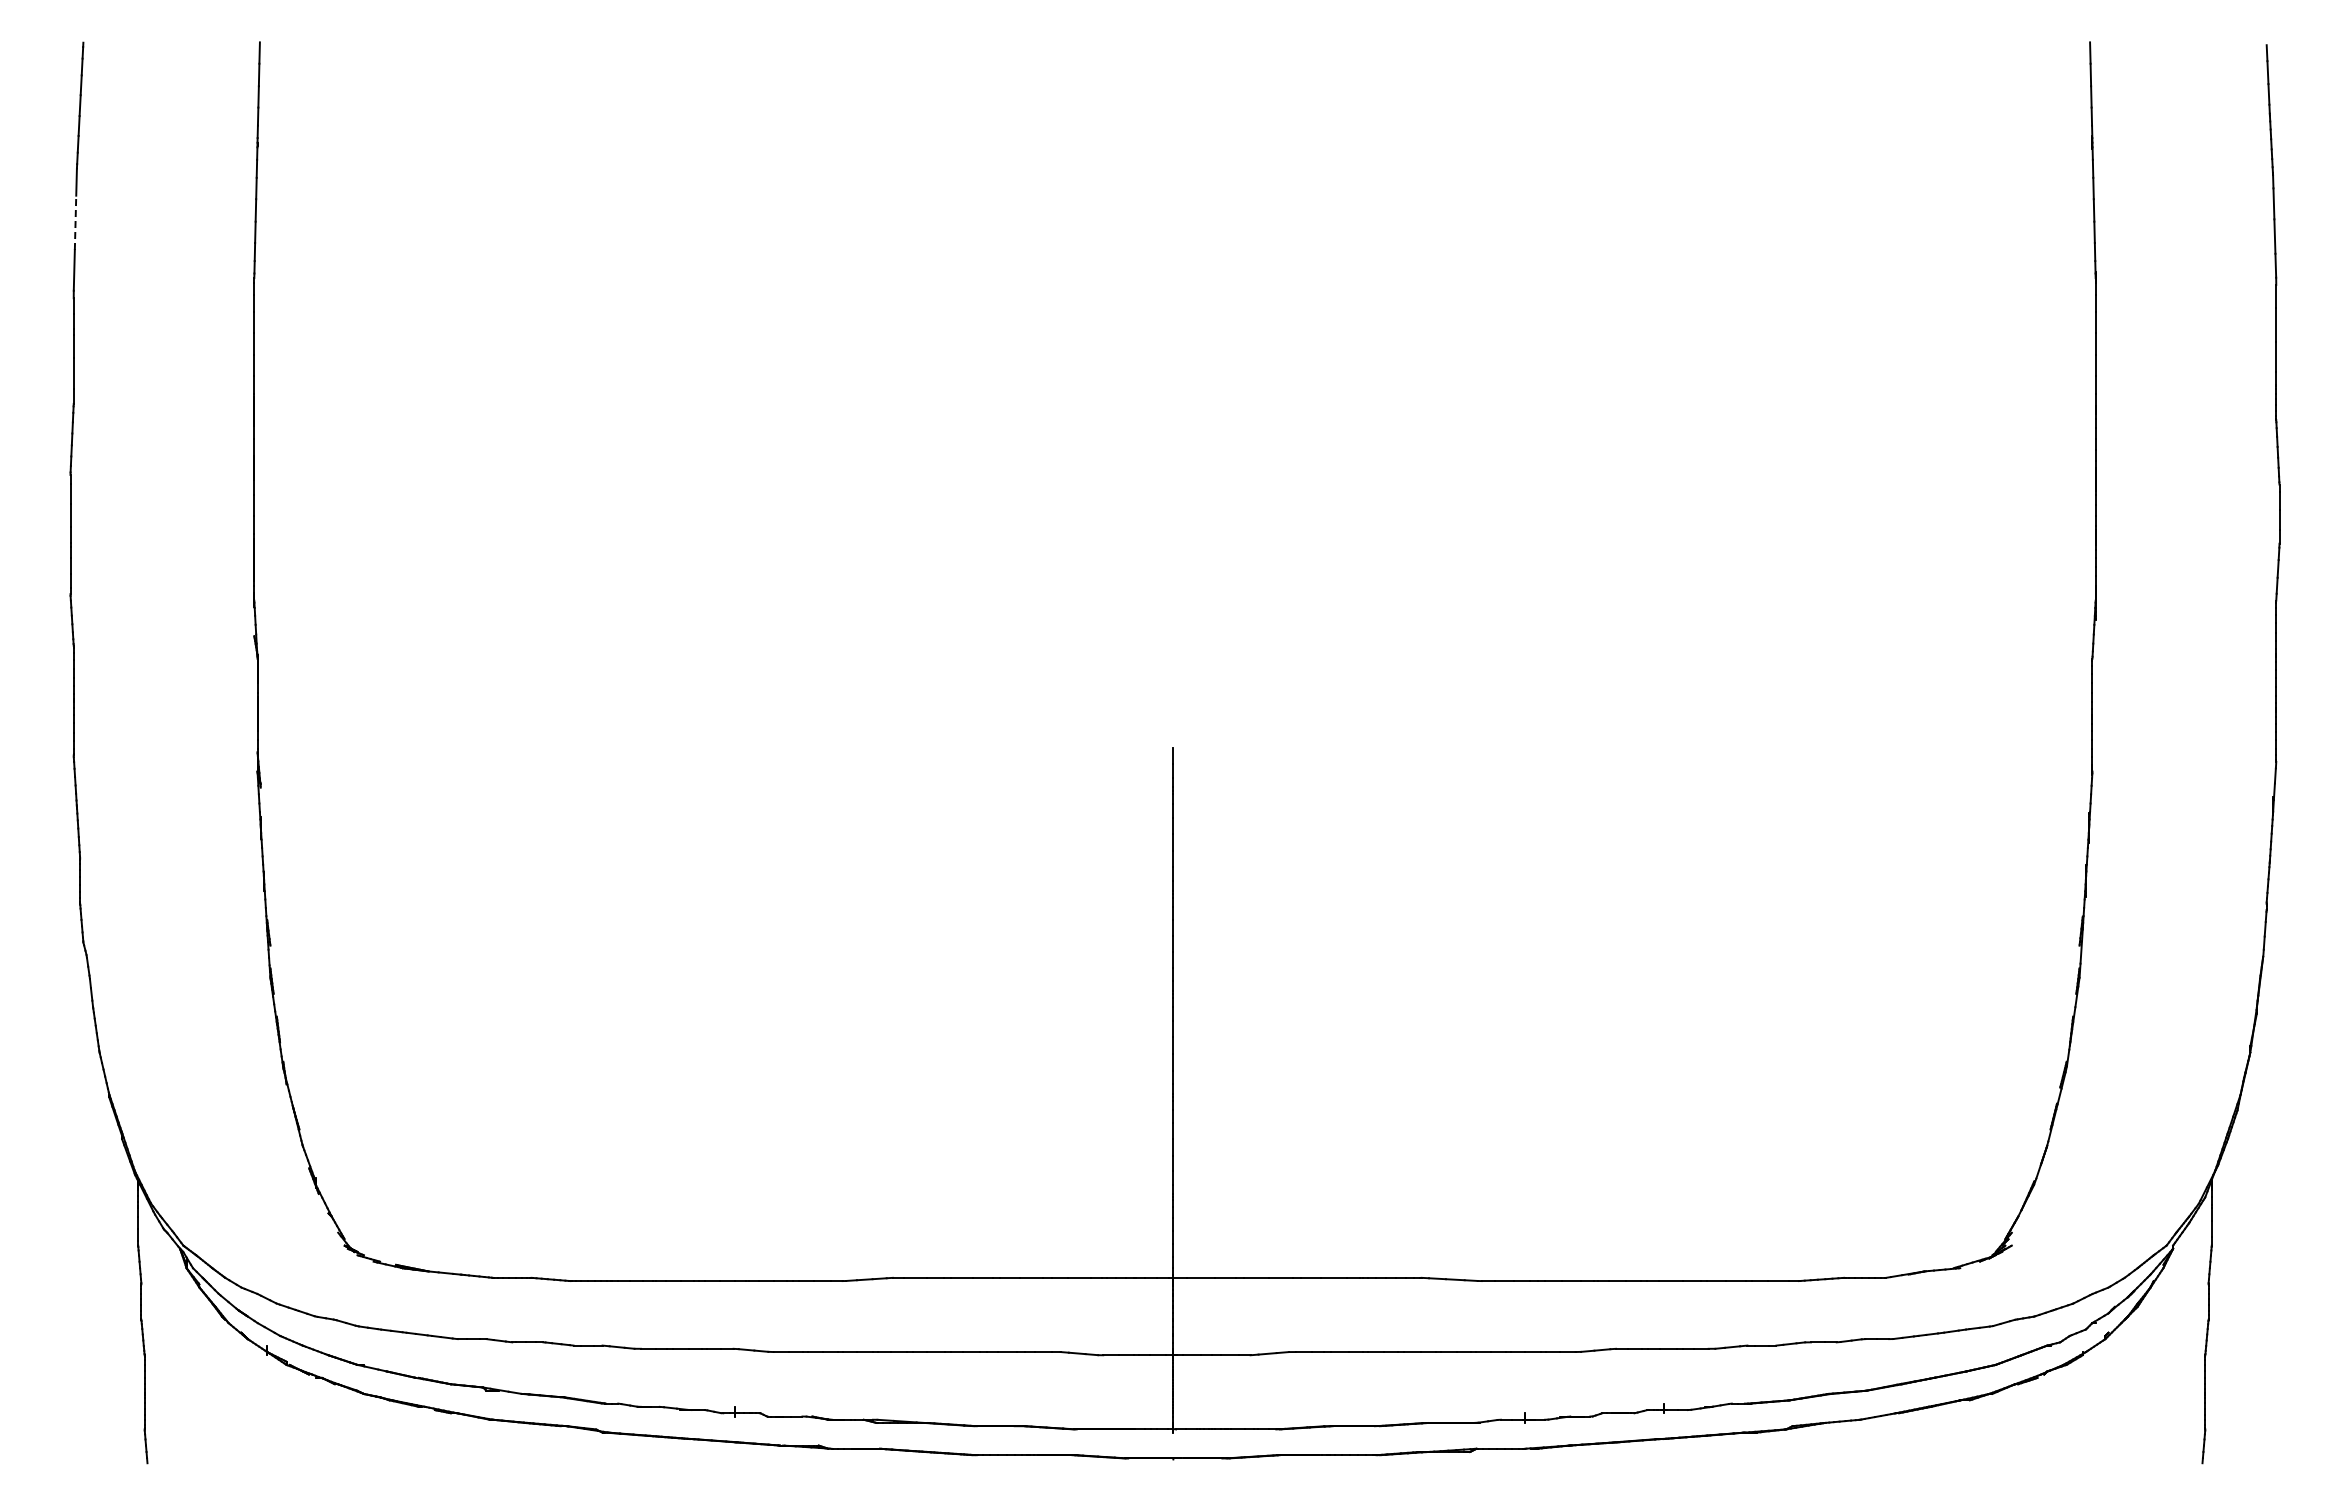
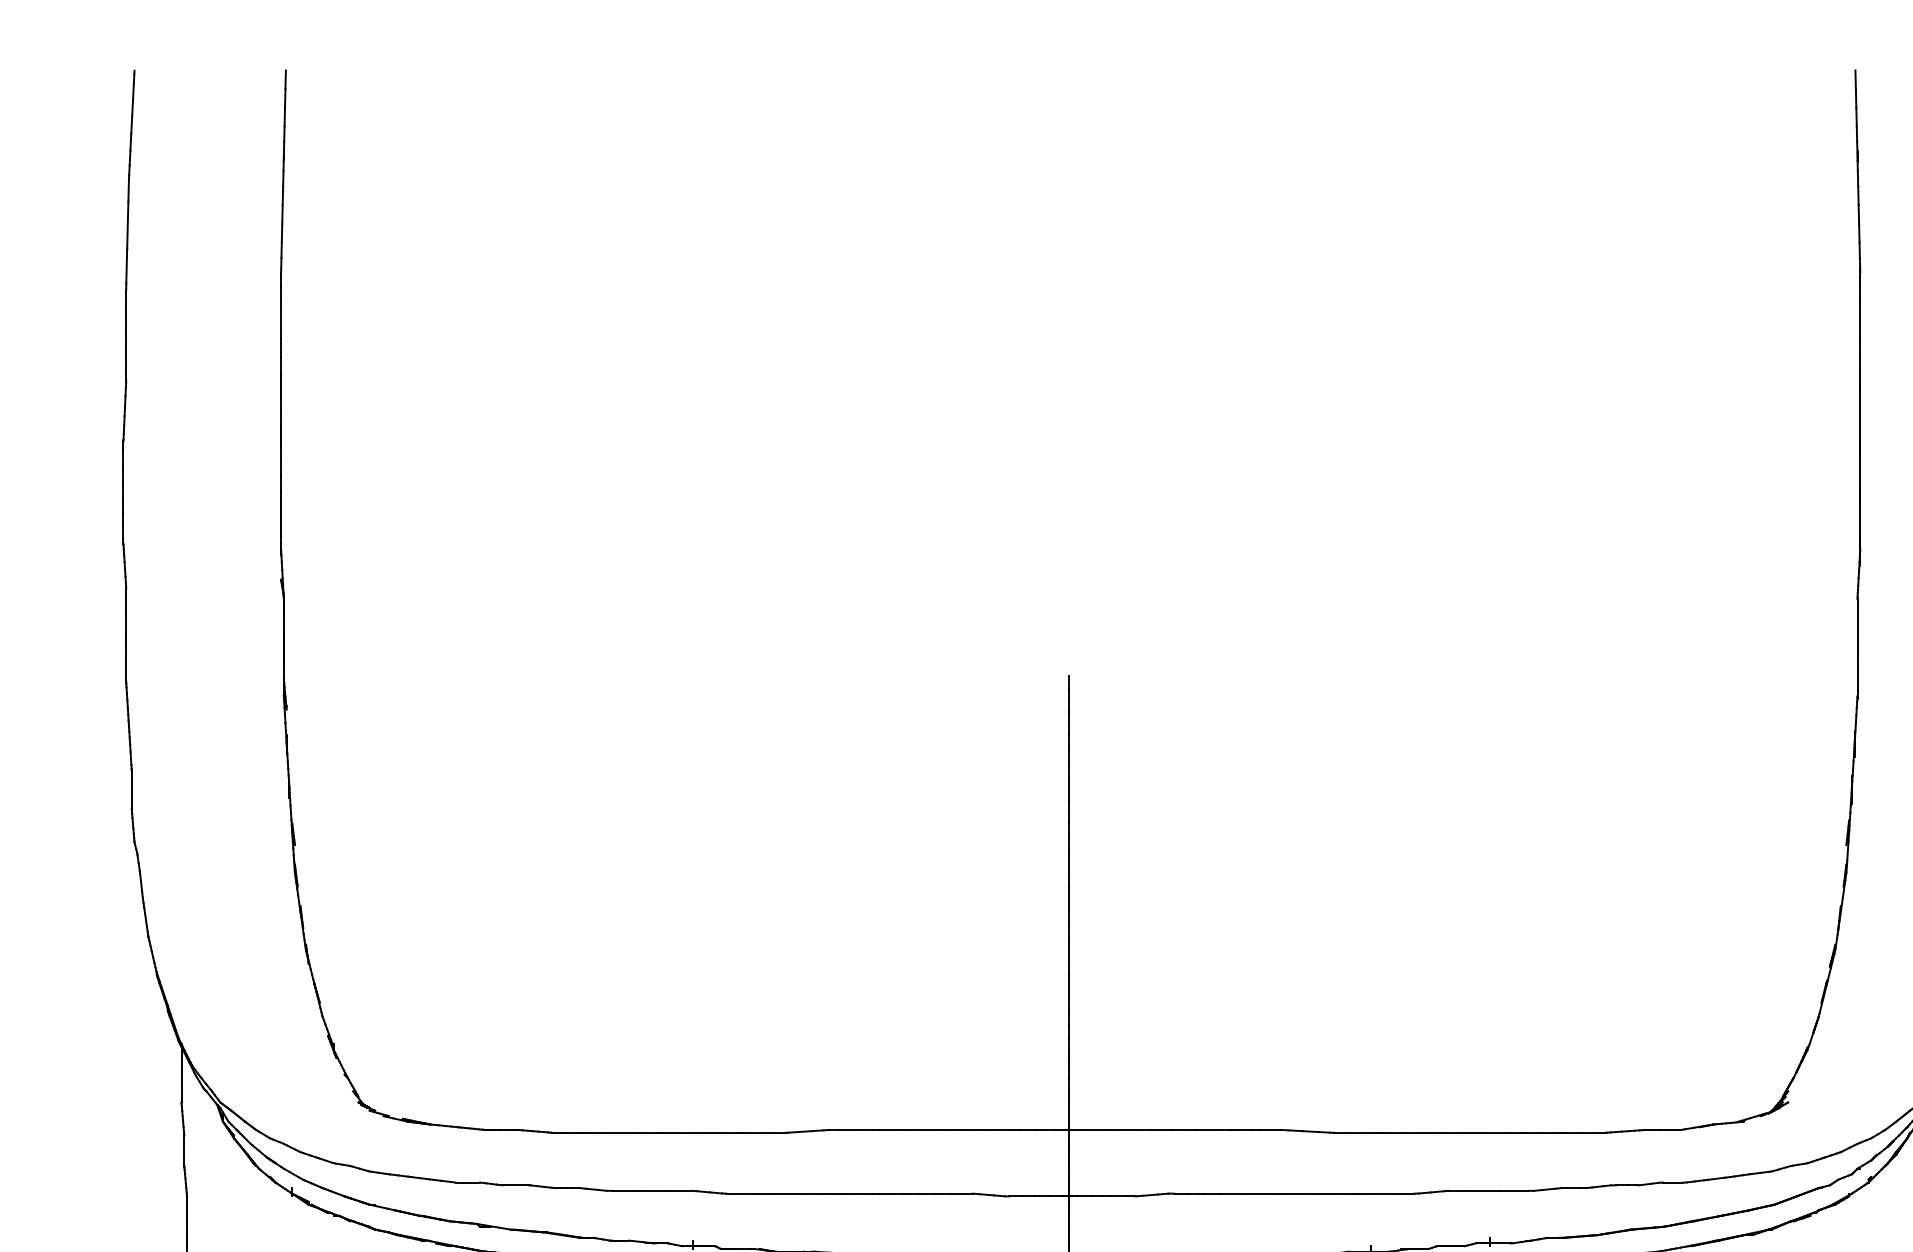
line: (75, 222) -> (127, 224), dashed -> solid

